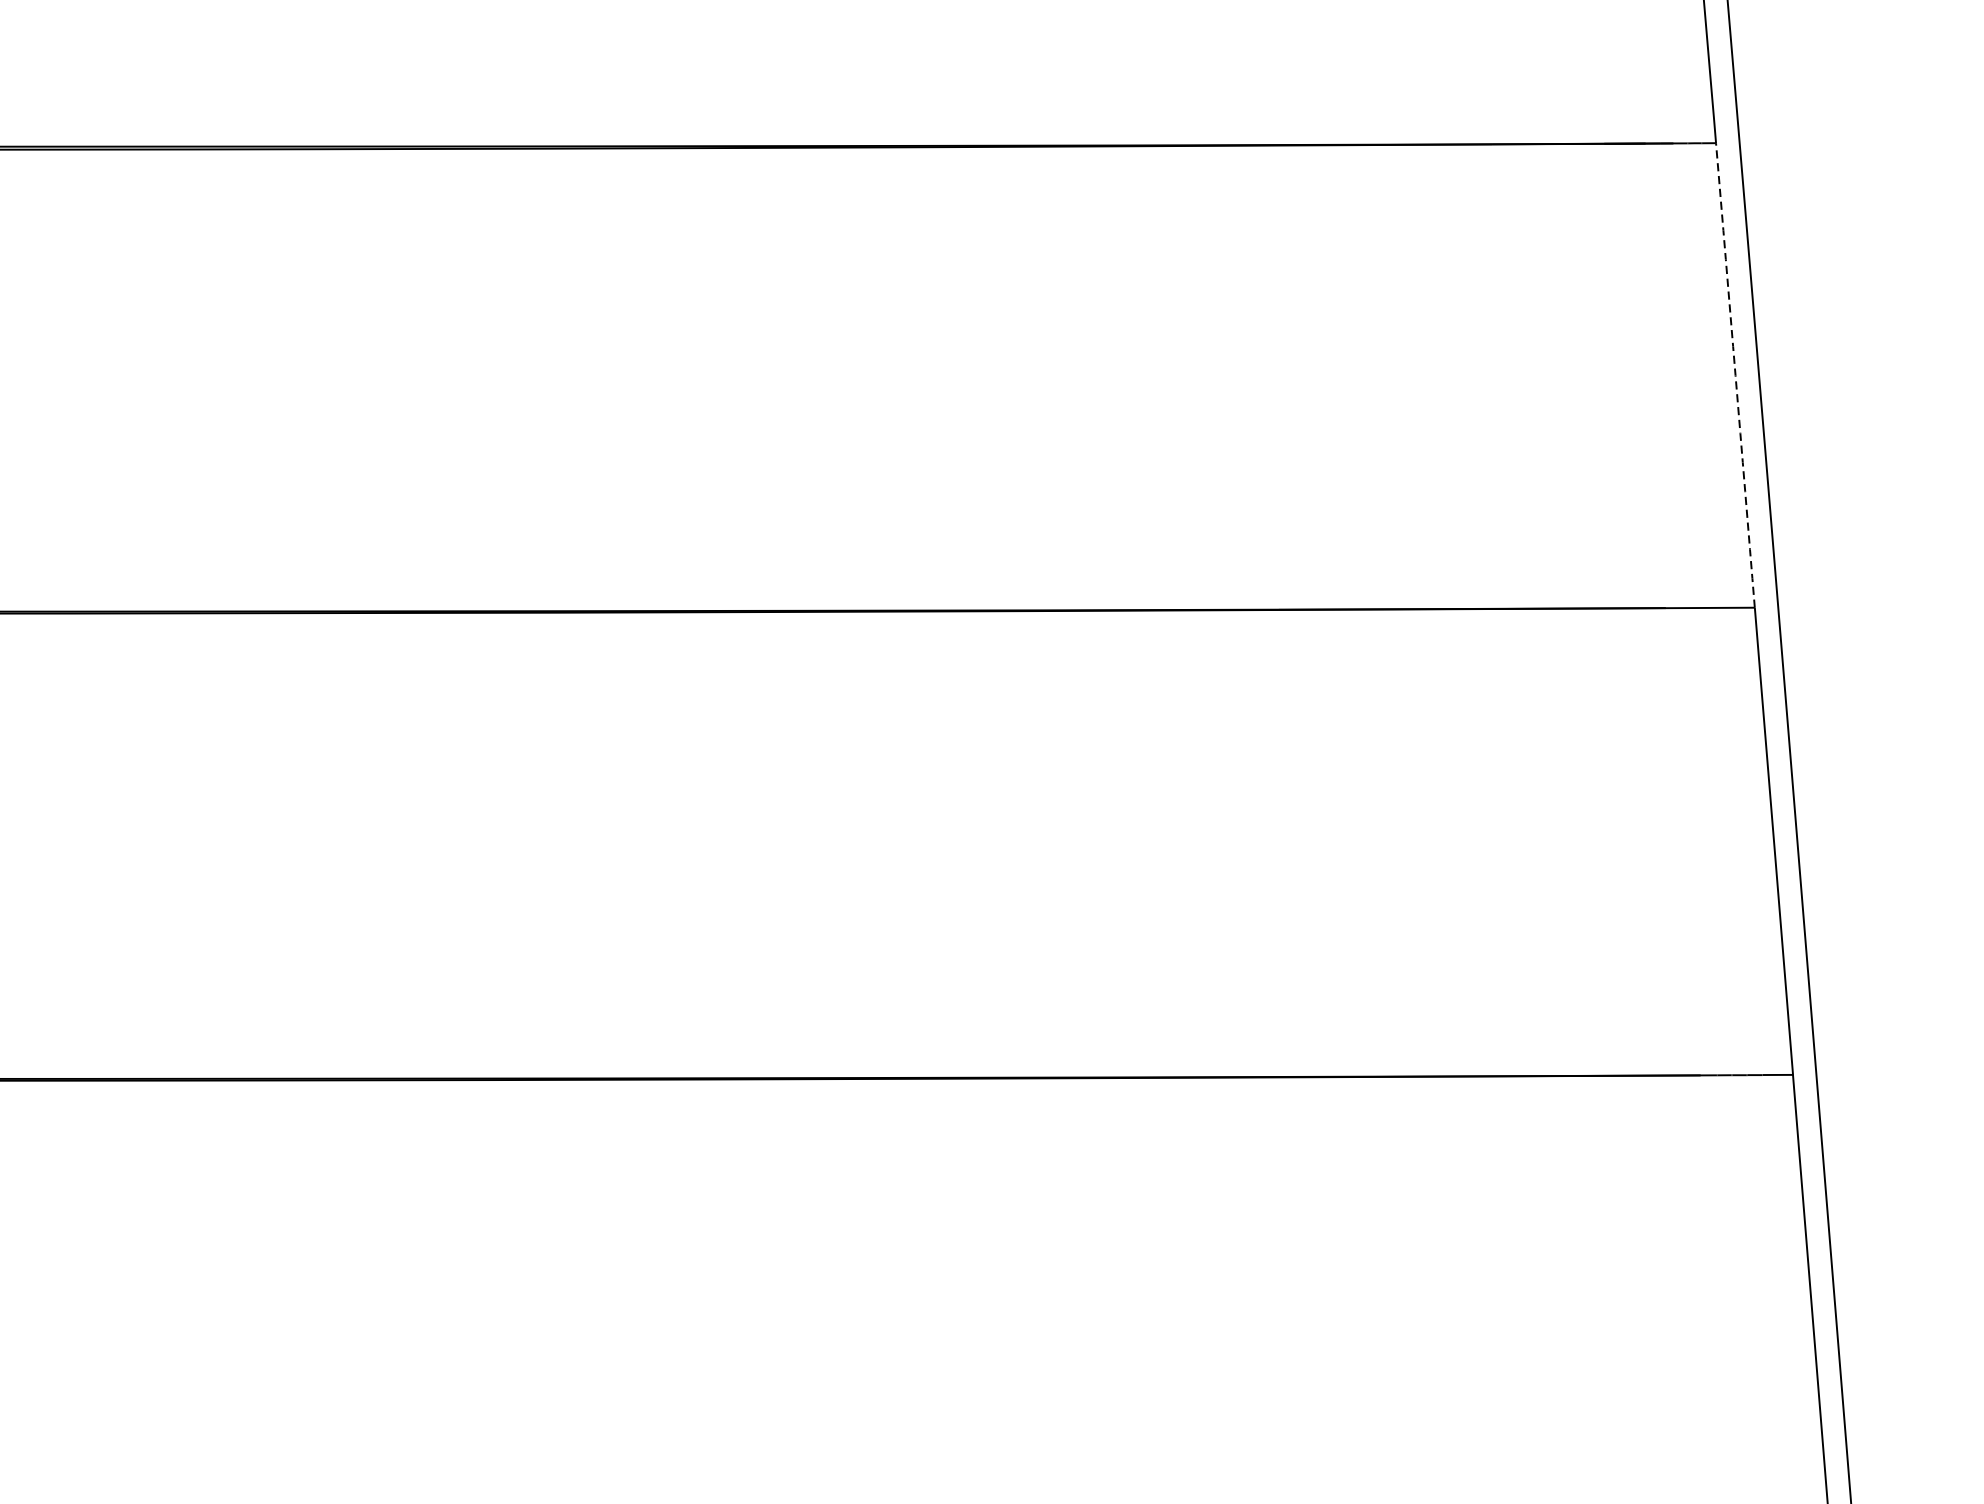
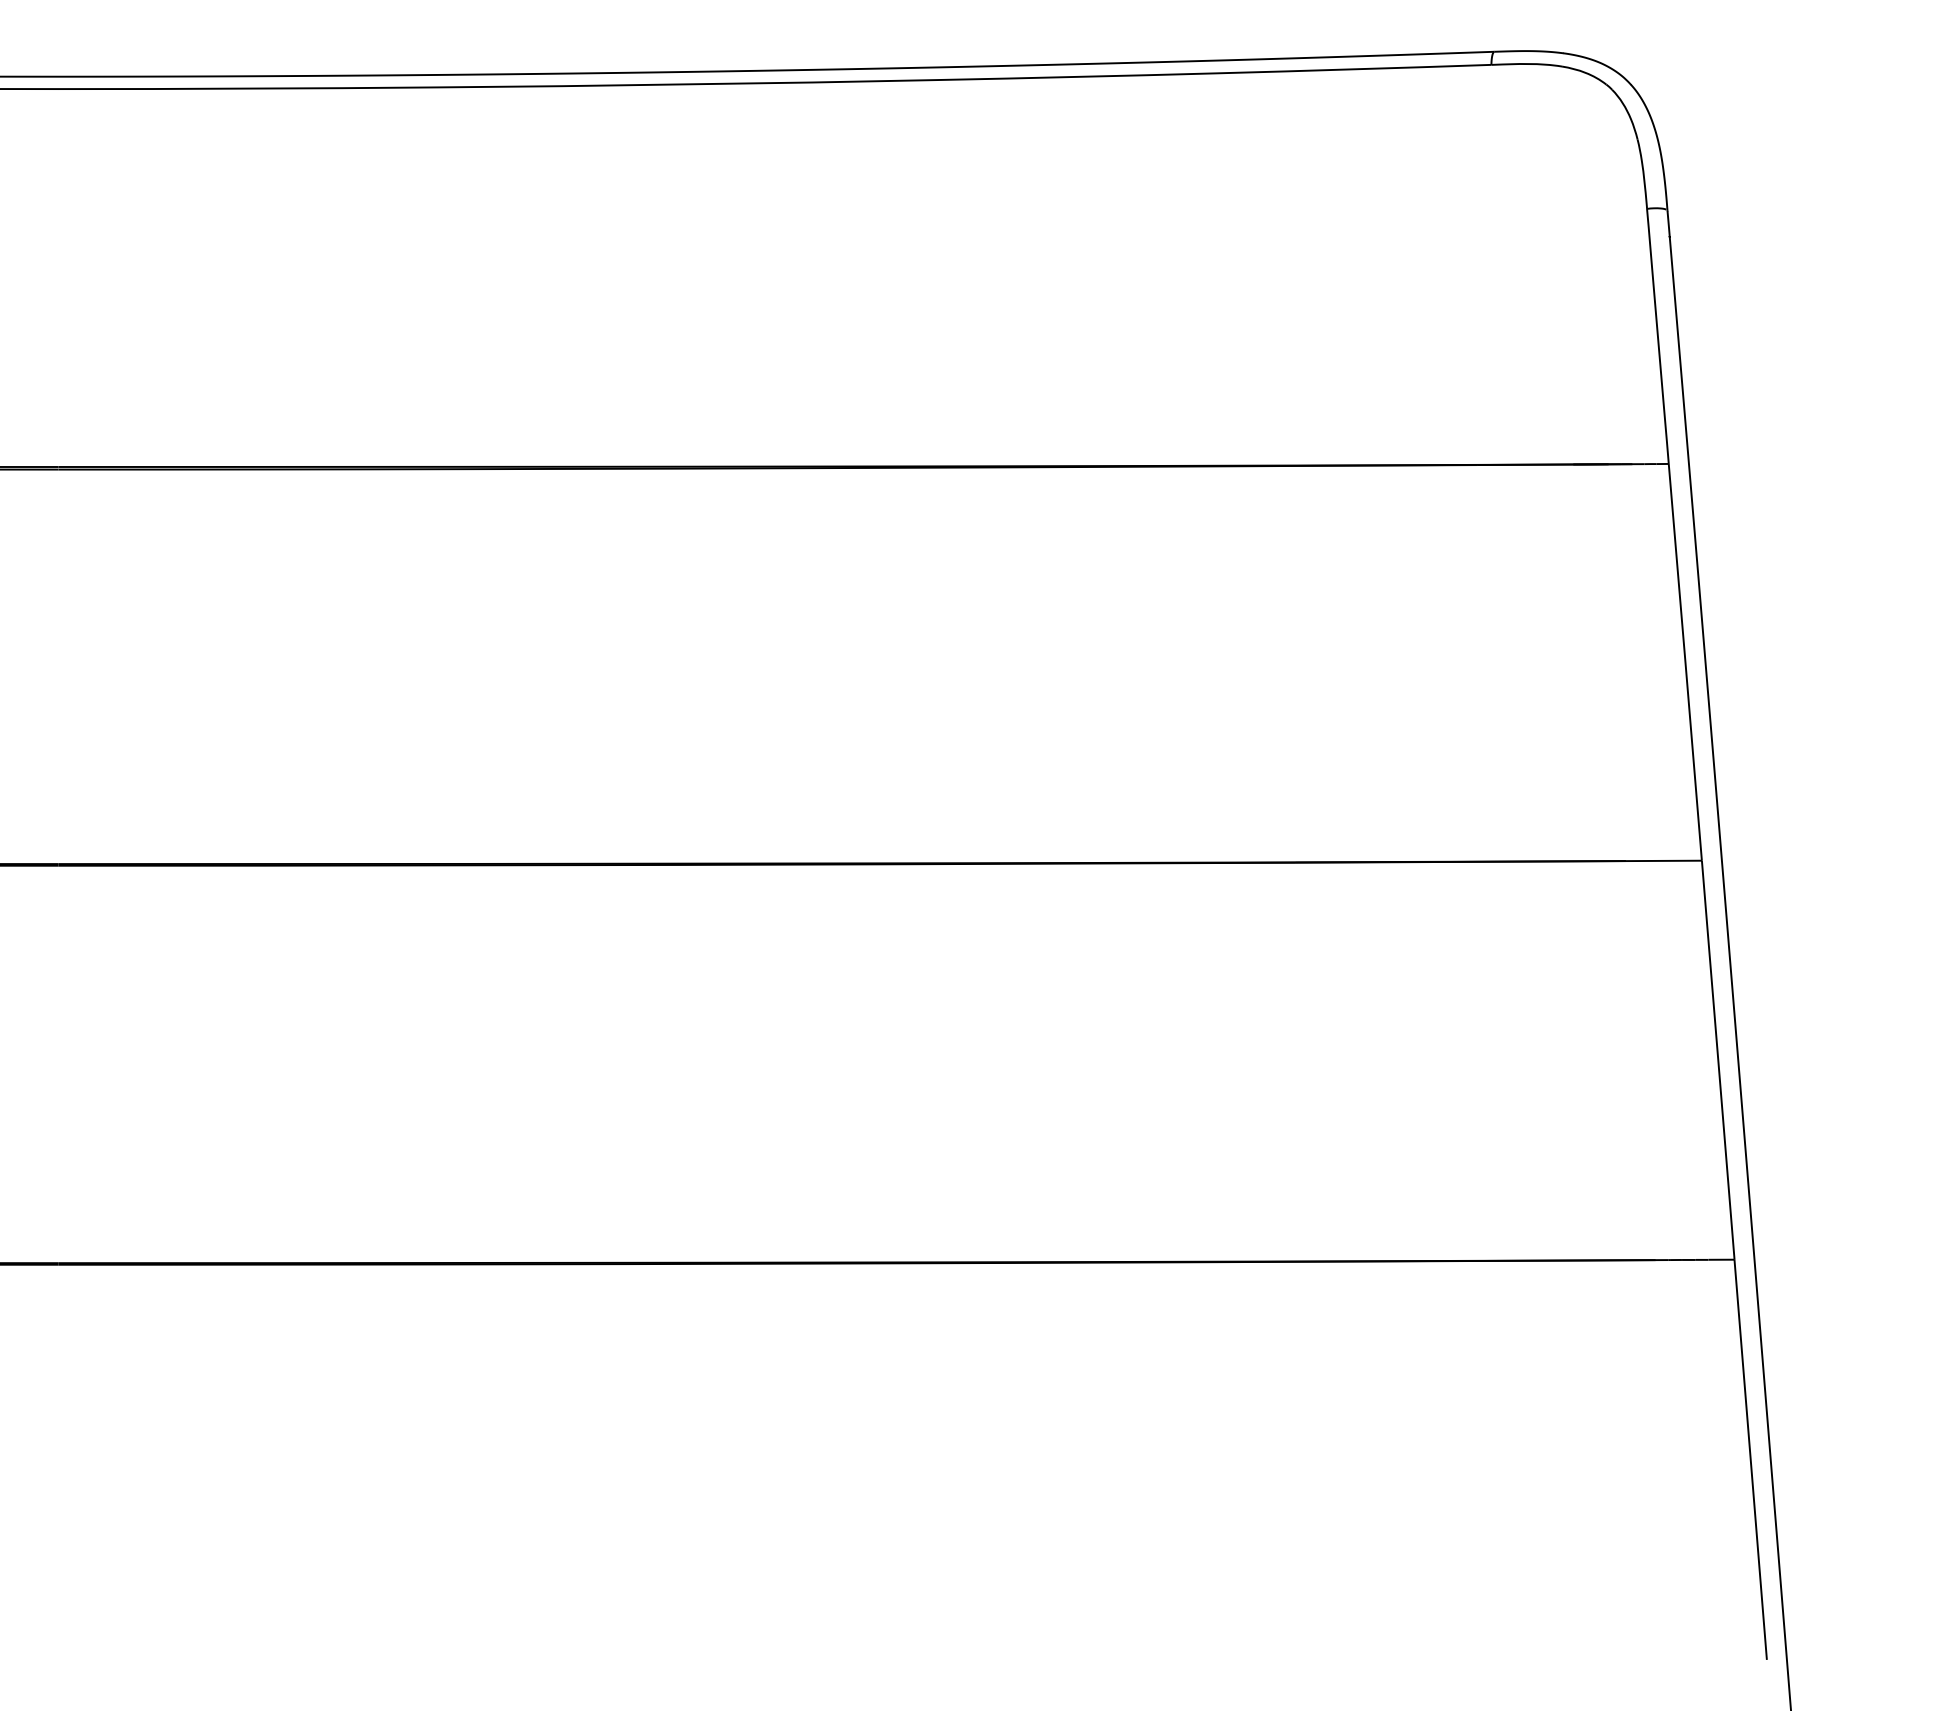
arc: (1735, 375) -> (1685, 662), dashed -> solid

